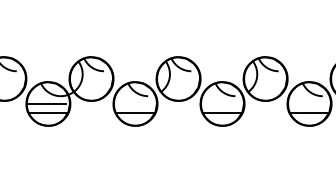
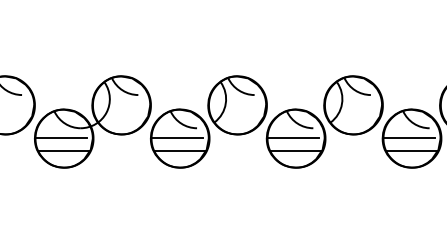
line: (133, 103) -> (177, 138), added
line: (220, 103) -> (293, 138), added
line: (307, 103) -> (409, 138), added

